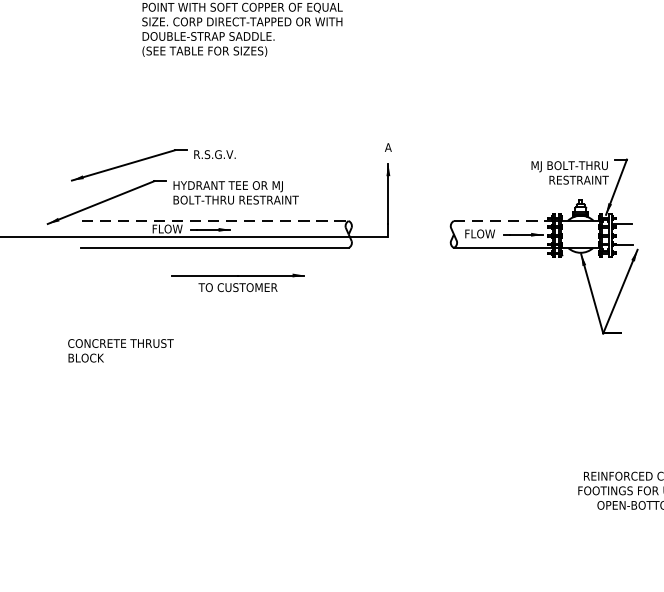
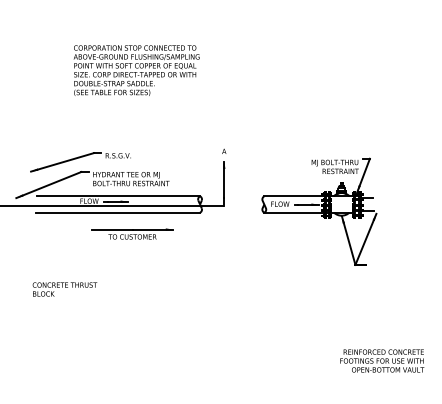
line: (216, 221) -> (119, 196), dashed -> solid
line: (505, 221) -> (295, 196), dashed -> solid
text: (120, 350) -> (64, 289), moved

